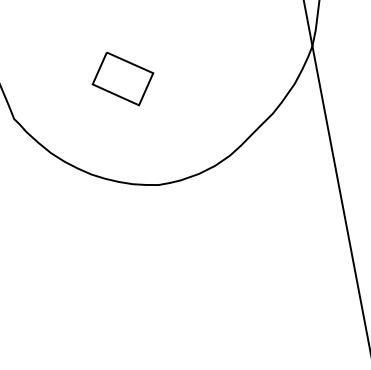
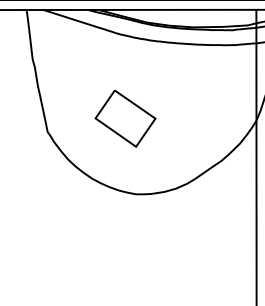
part: (122, 78) -> (125, 118), size x1.43

